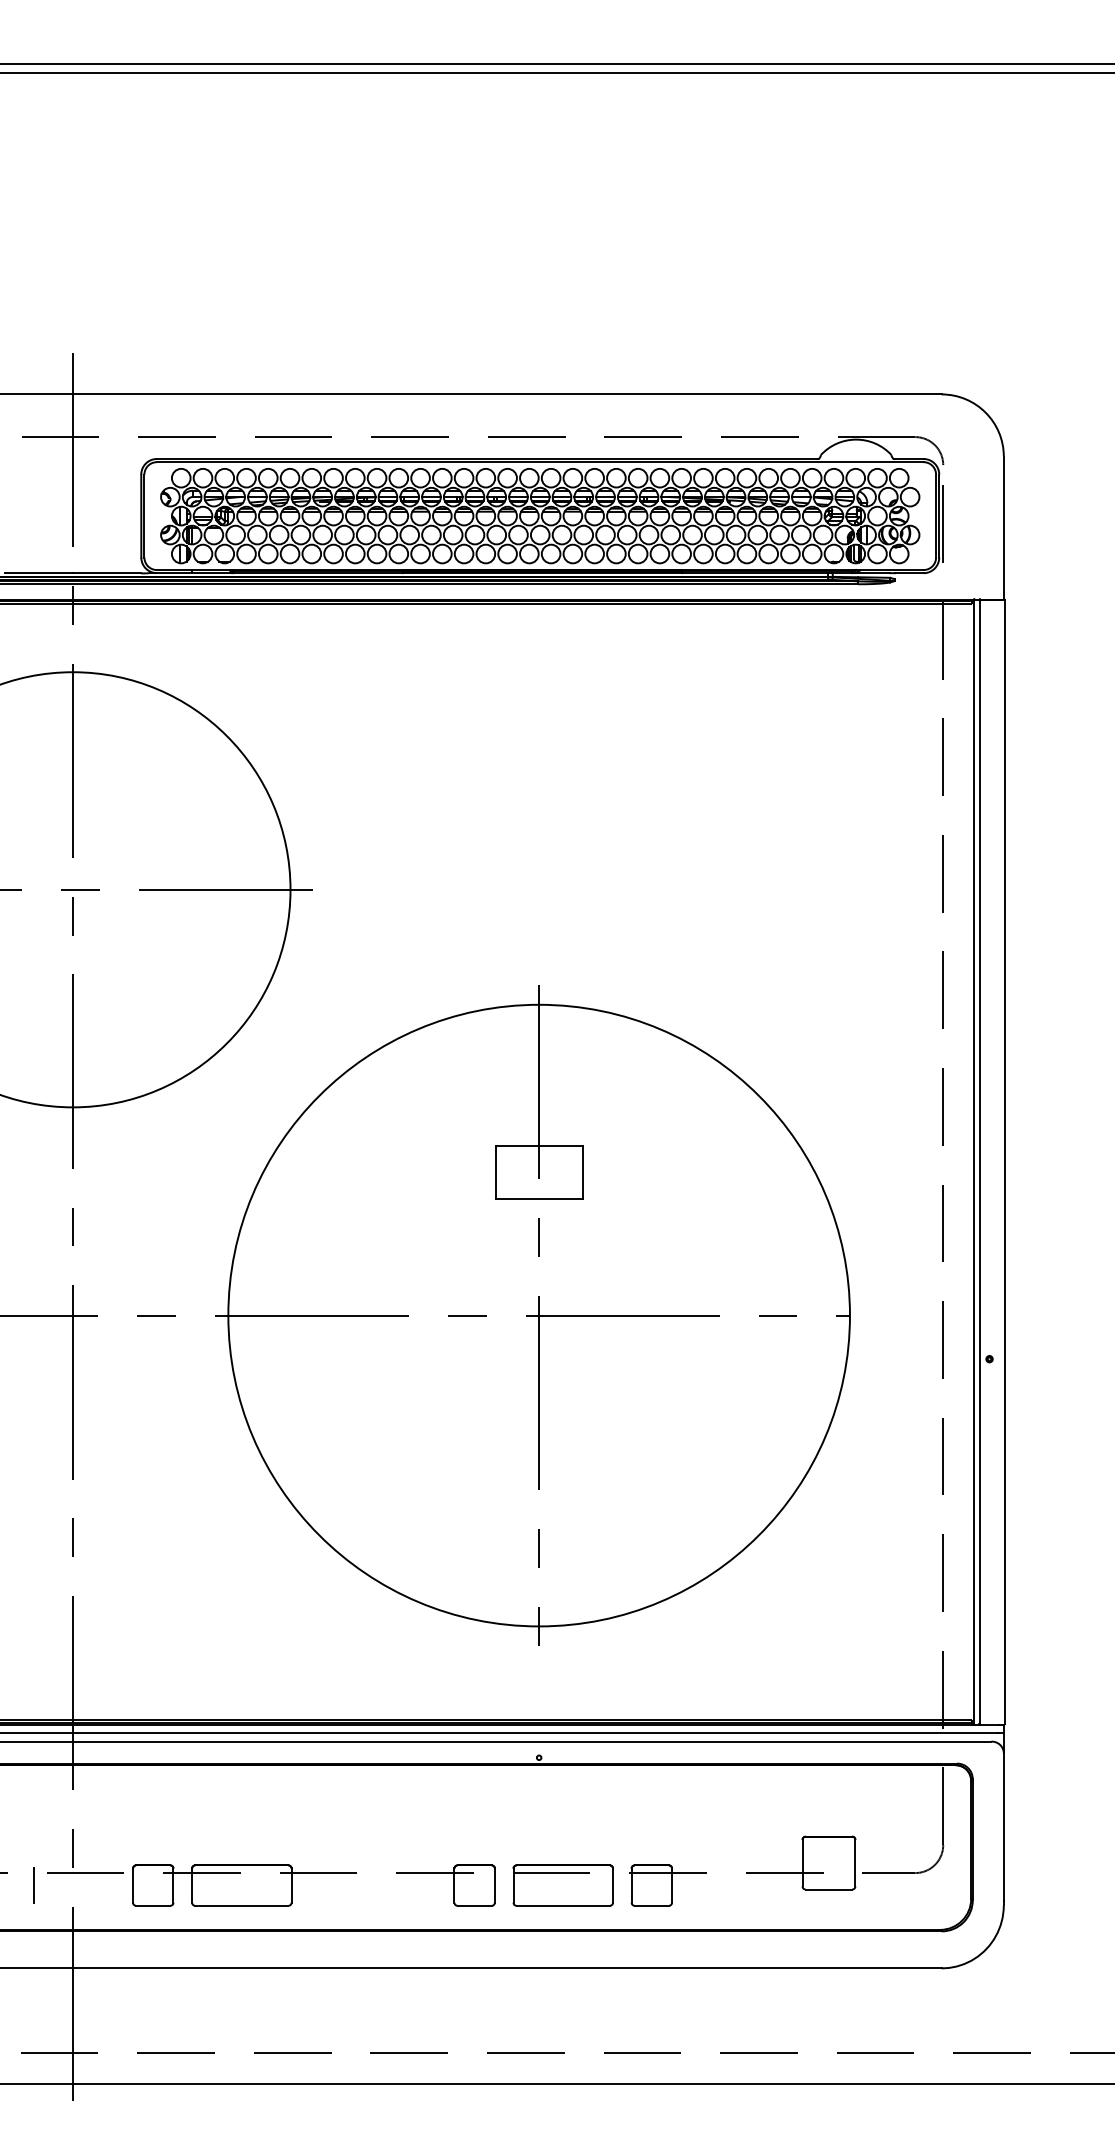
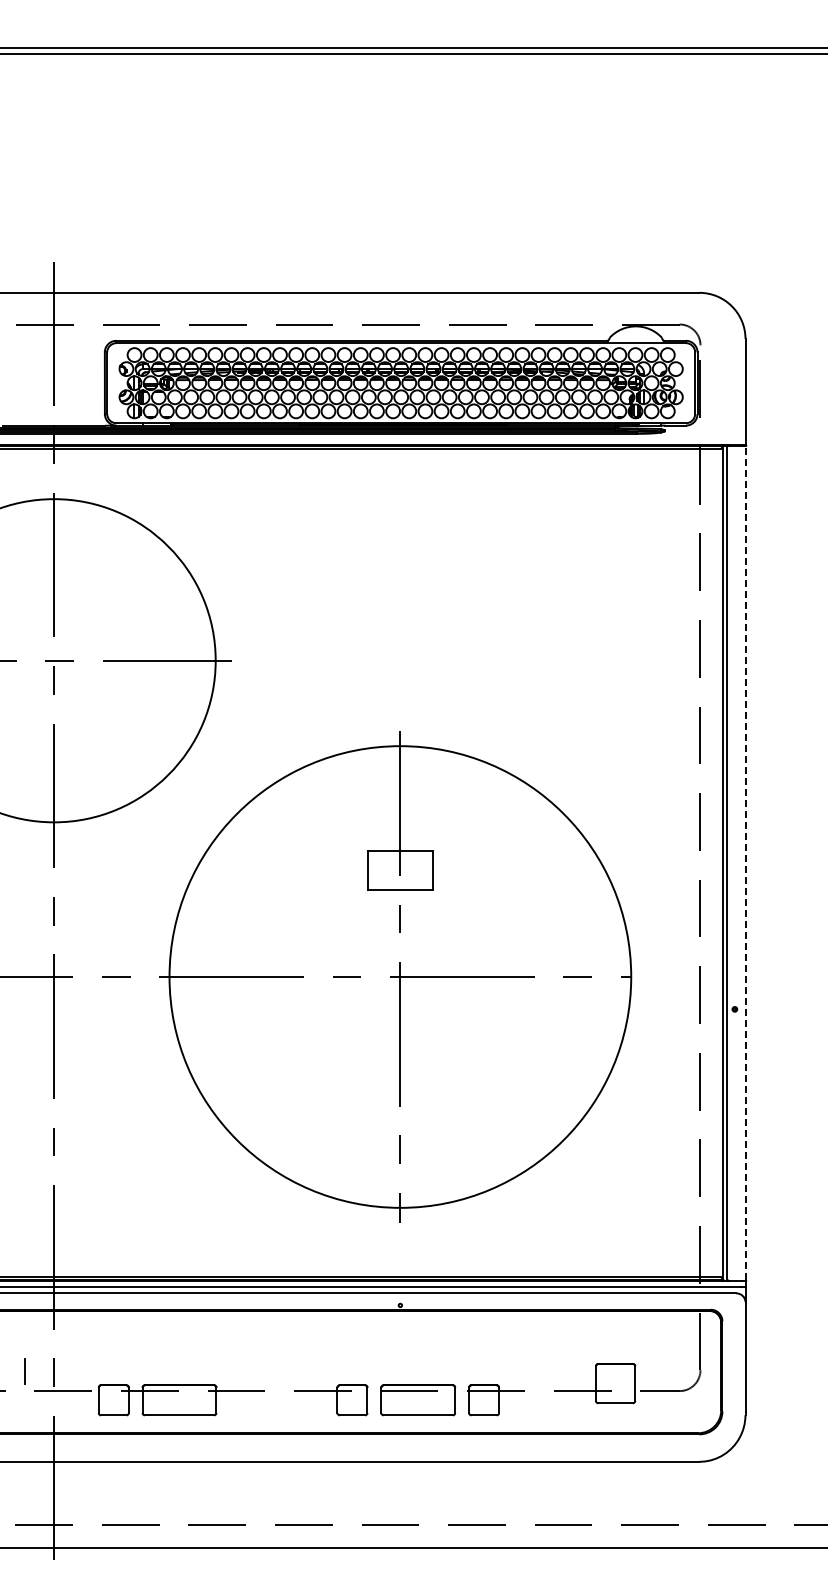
line: (1005, 1161) -> (746, 862), solid -> dashed
line: (33, 1885) -> (24, 1371), moved

